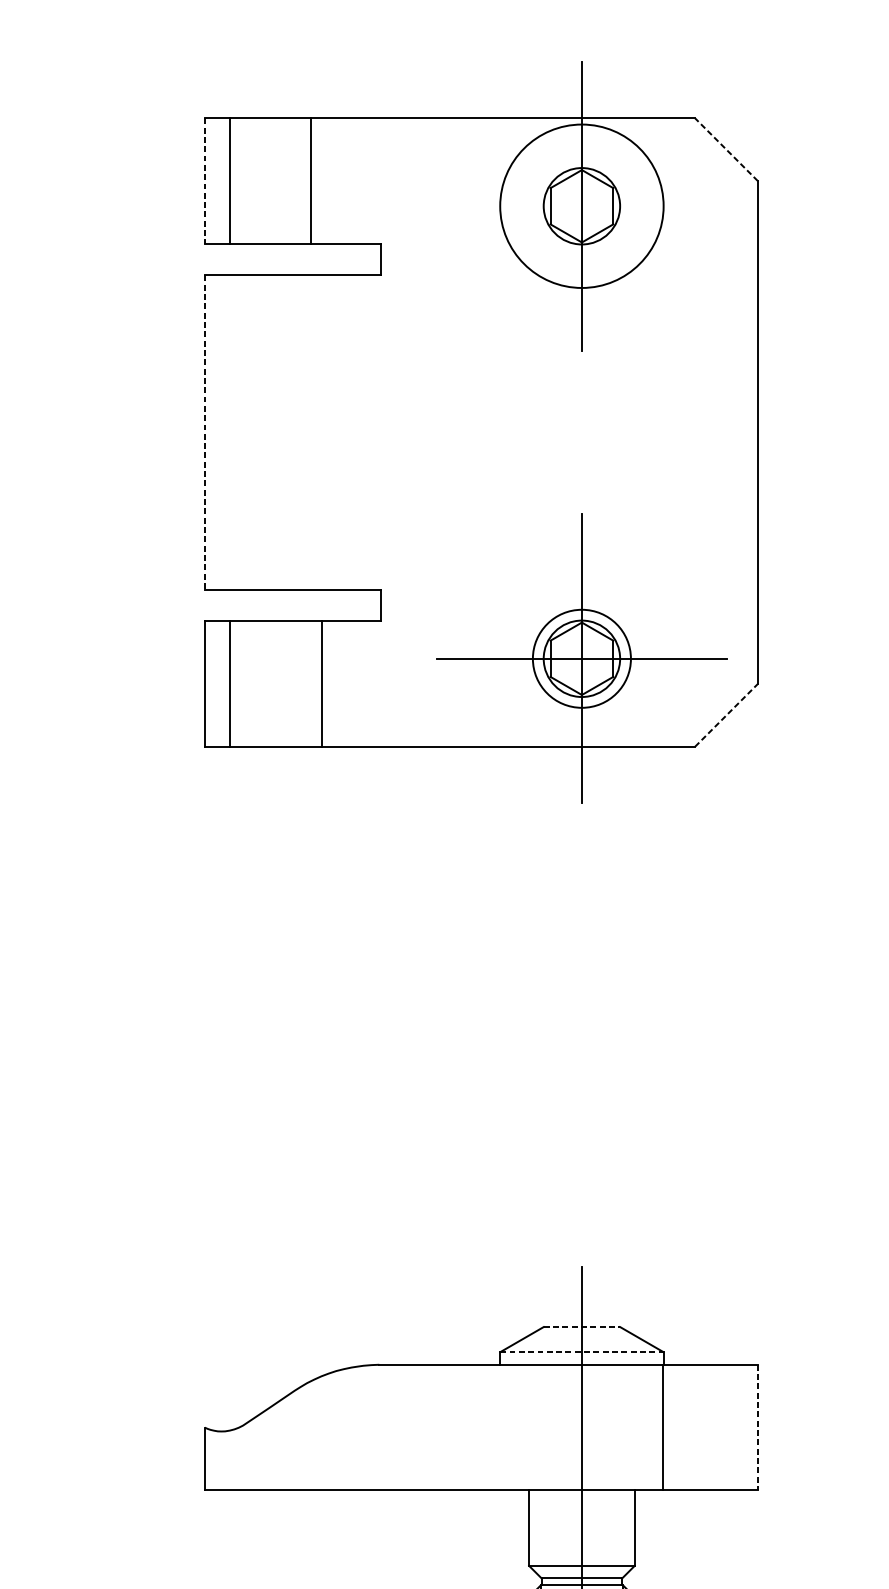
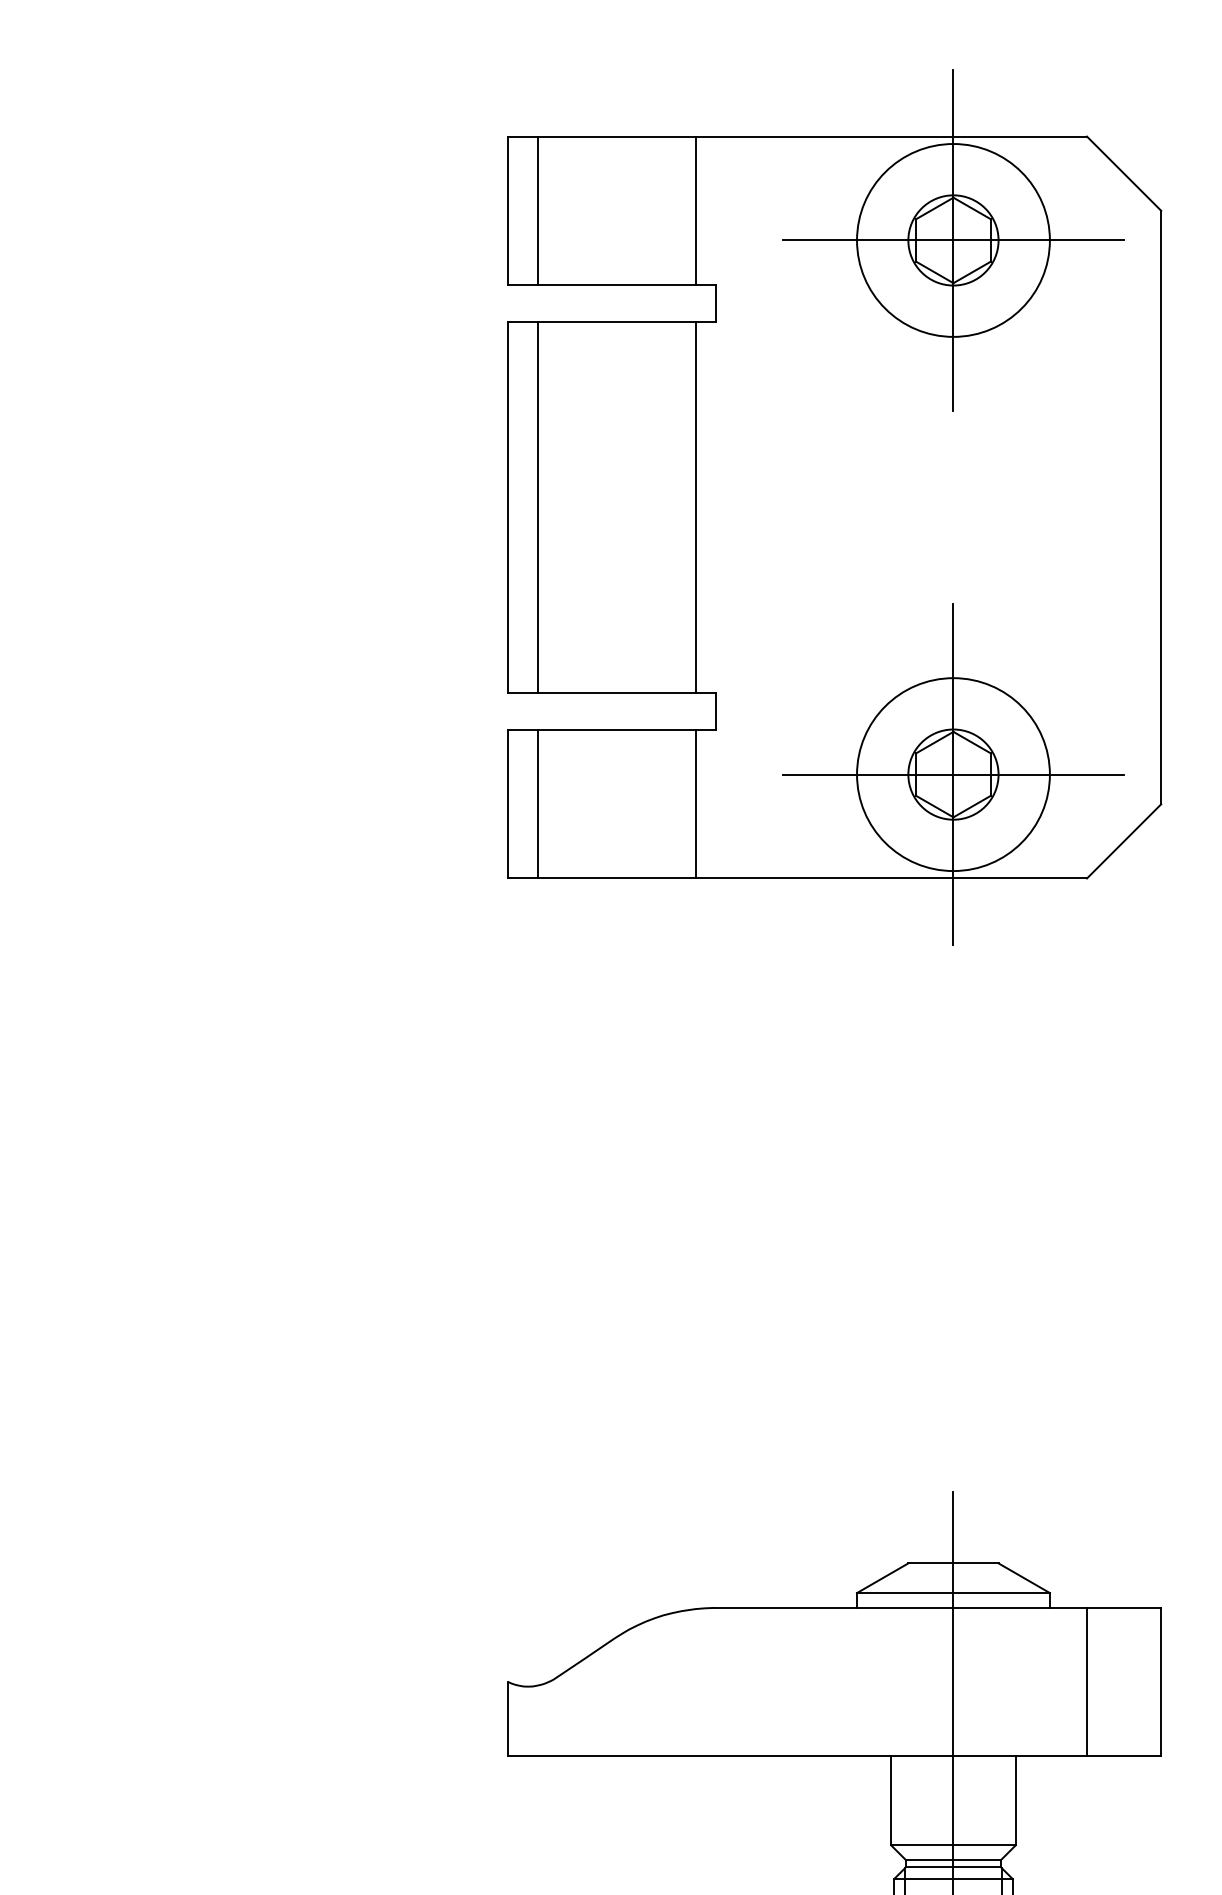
line: (725, 149) -> (1123, 173), dashed -> solid
line: (310, 180) -> (695, 210), moved
line: (204, 181) -> (508, 211), dashed -> solid
line: (581, 206) -> (953, 240), added
line: (230, 432) -> (538, 507), added
line: (363, 432) -> (695, 507), added
line: (204, 433) -> (508, 508), dashed -> solid
circle: (581, 658) -> (953, 774), size x1.67
line: (321, 684) -> (695, 804), moved
line: (726, 715) -> (1124, 841), dashed -> solid
line: (581, 1327) -> (953, 1563), dashed -> solid
line: (581, 1352) -> (953, 1593), dashed -> solid
line: (663, 1427) -> (1087, 1681), moved
line: (758, 1427) -> (1161, 1682), dashed -> solid

